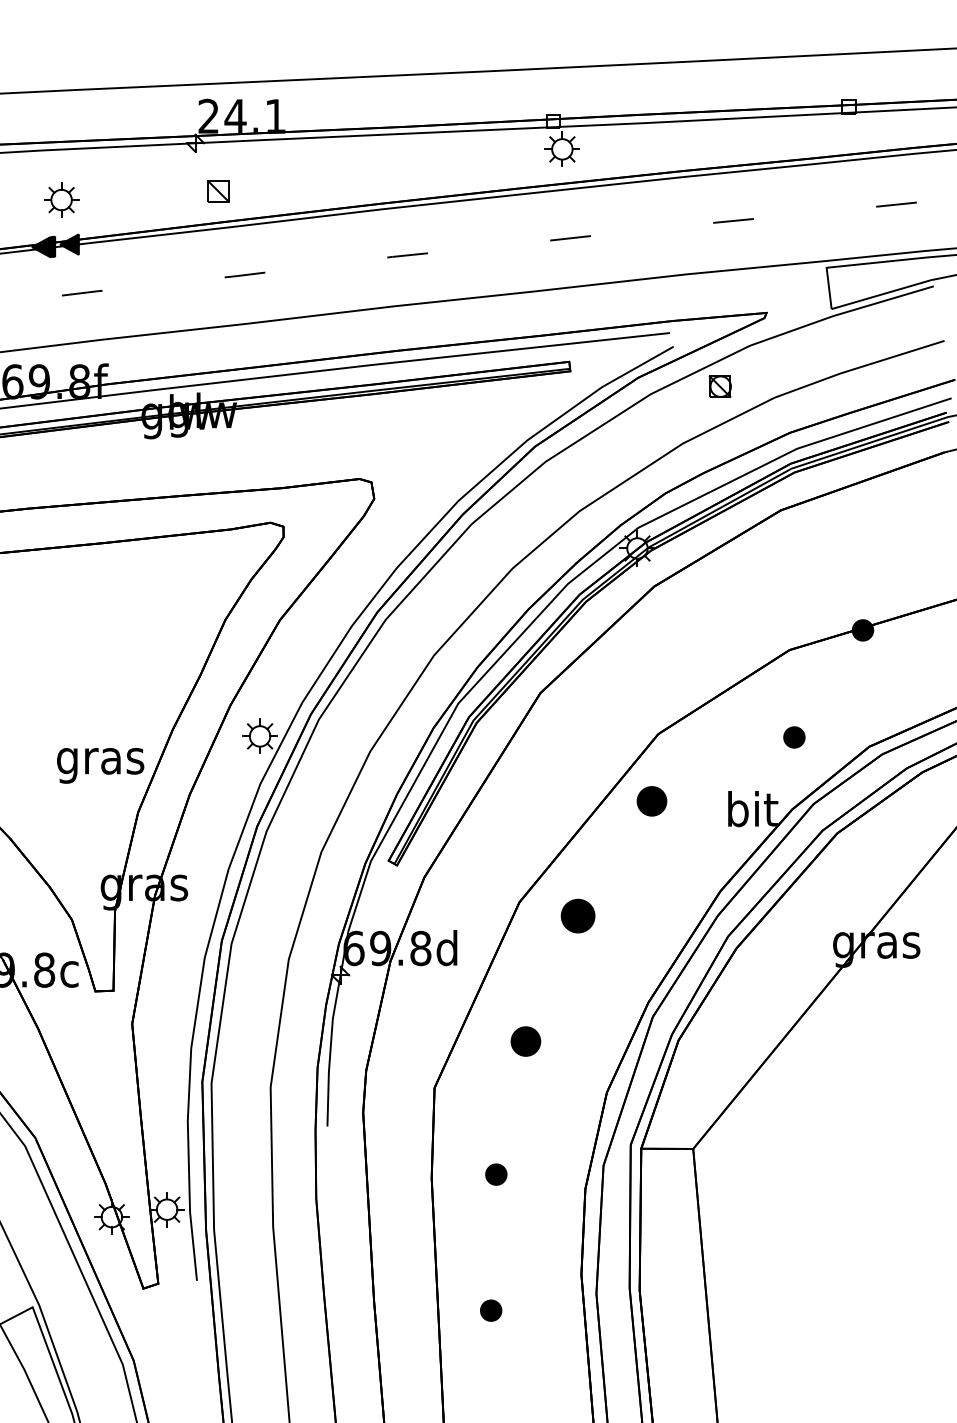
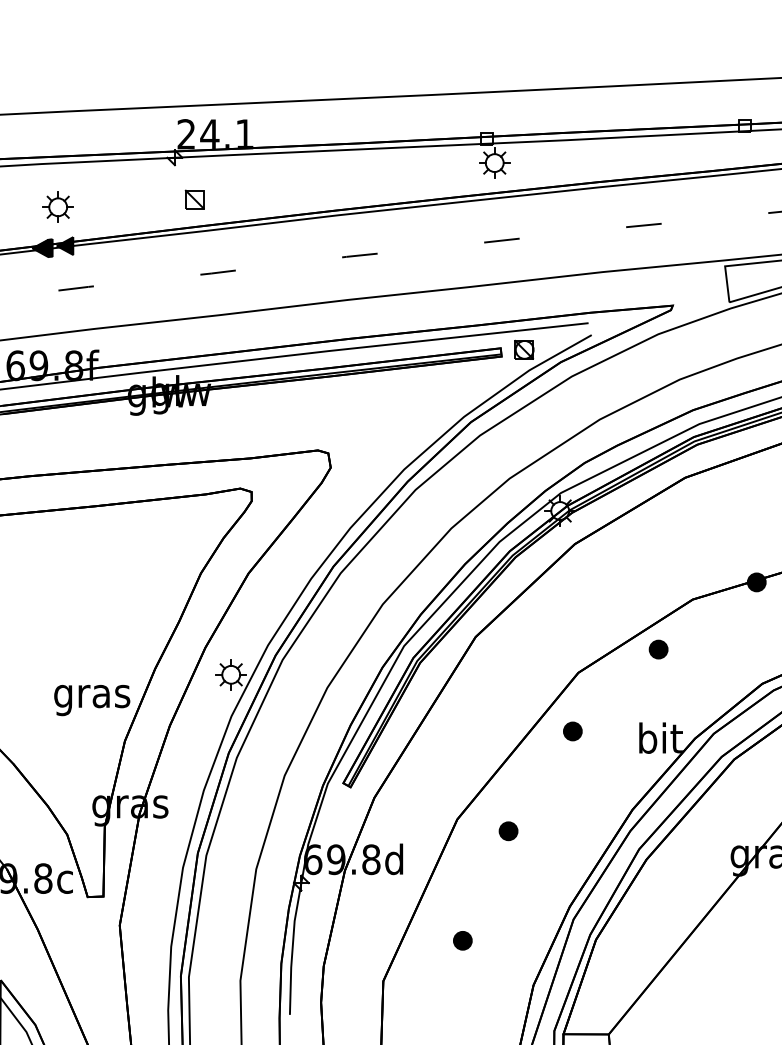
part: (719, 386) -> (523, 349), moved
part: (794, 737) -> (658, 649), moved
part: (651, 801) -> (572, 731), size x0.71
part: (578, 915) -> (508, 830), size x0.62
part: (525, 1041) -> (462, 940), size x0.71

